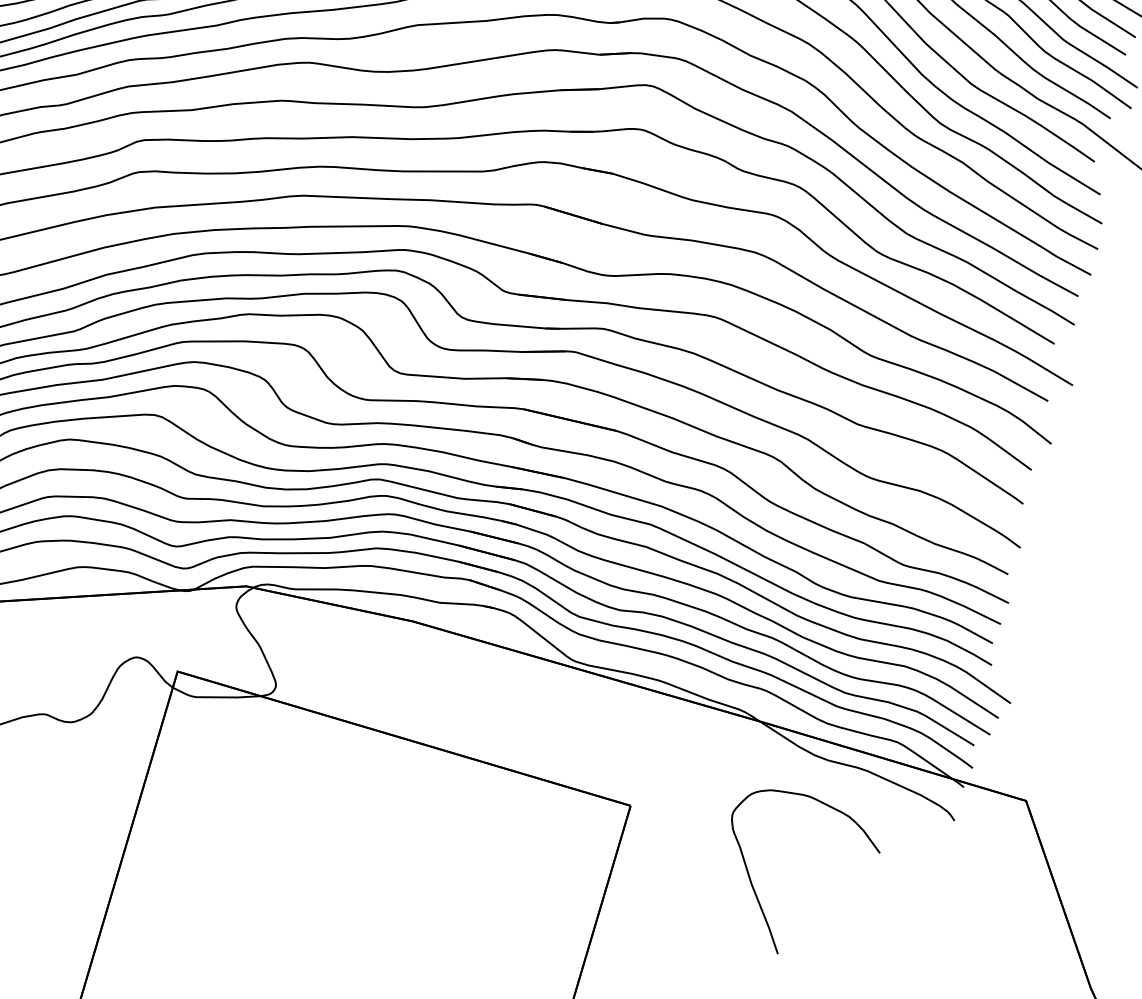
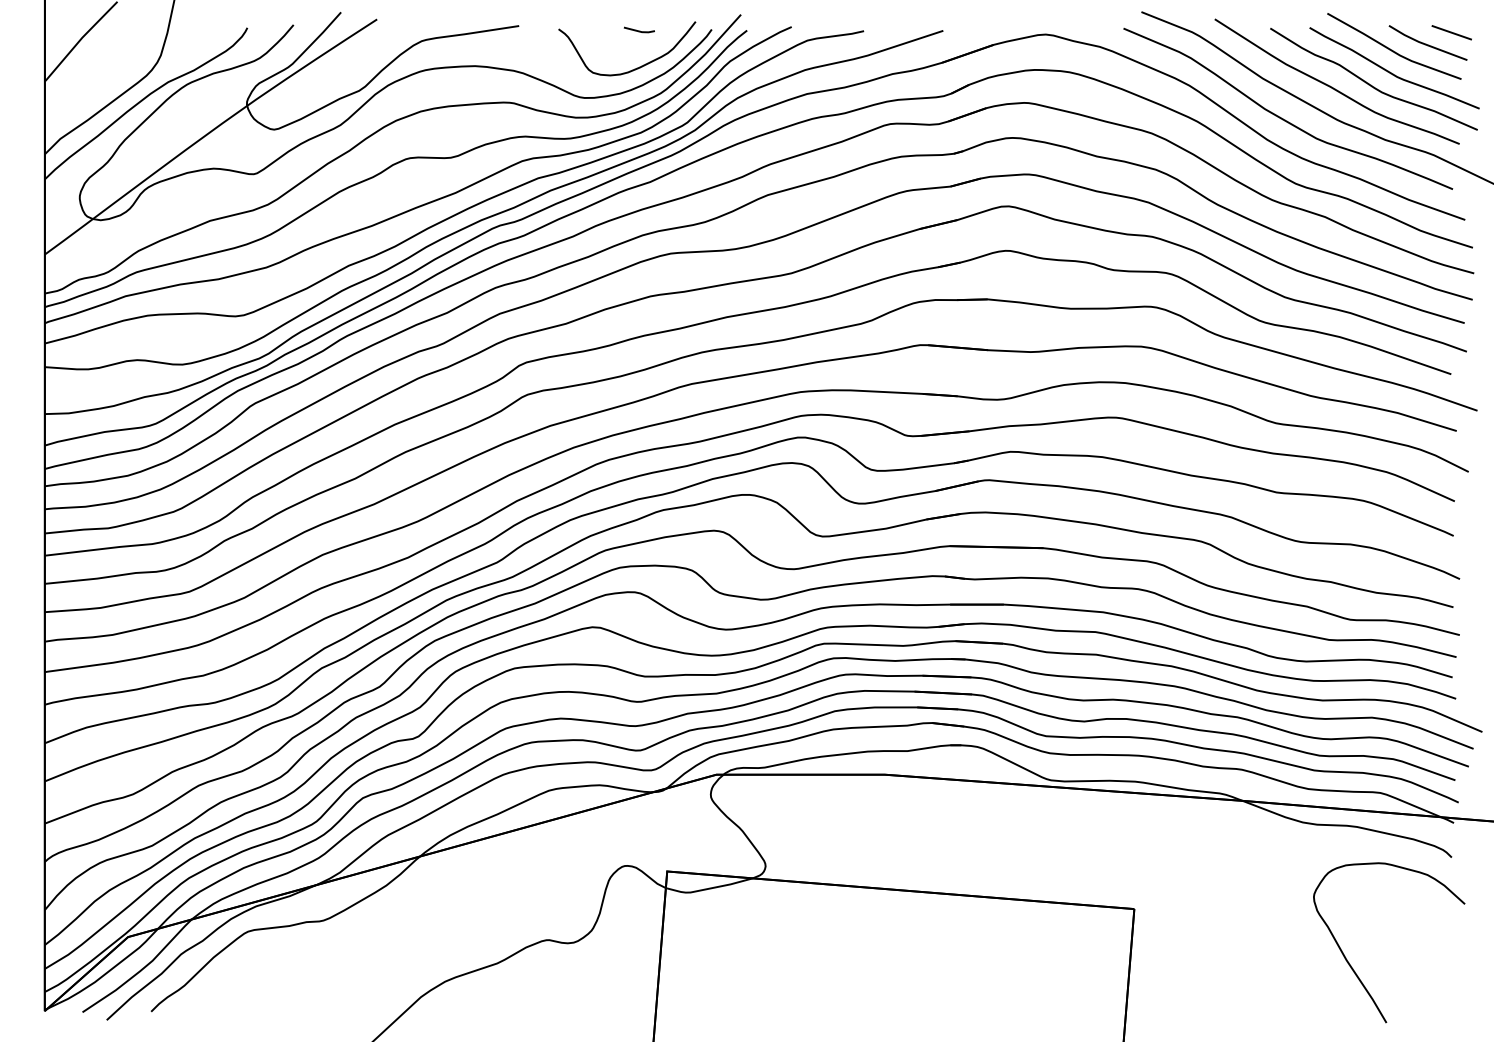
curve: (756, 893) -> (1353, 968), moved

